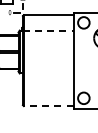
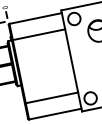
line: (48, 30) -> (38, 34), dashed -> solid
line: (47, 90) -> (50, 98), added
line: (48, 106) -> (55, 114), dashed -> solid

